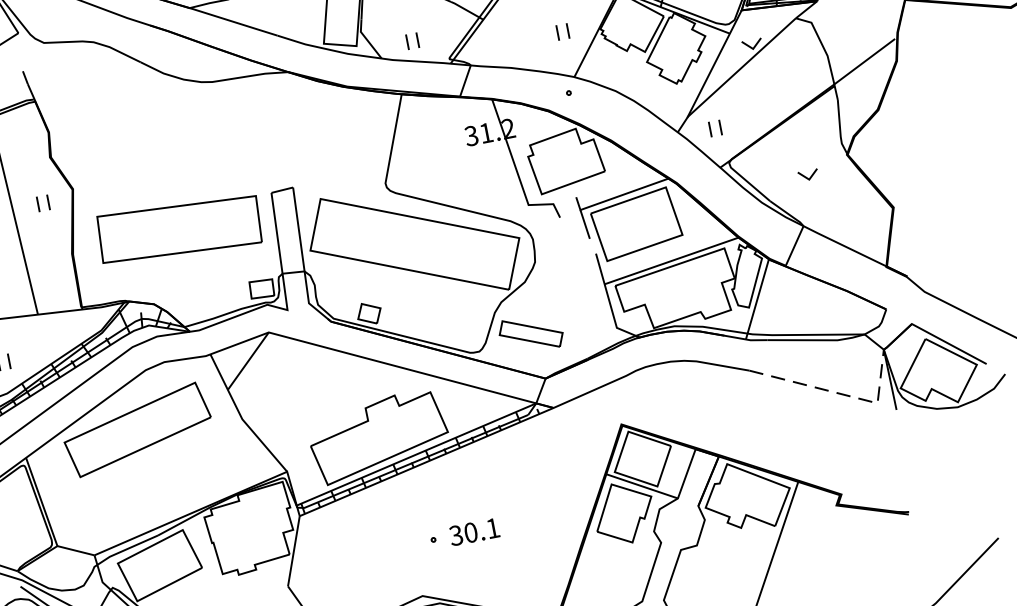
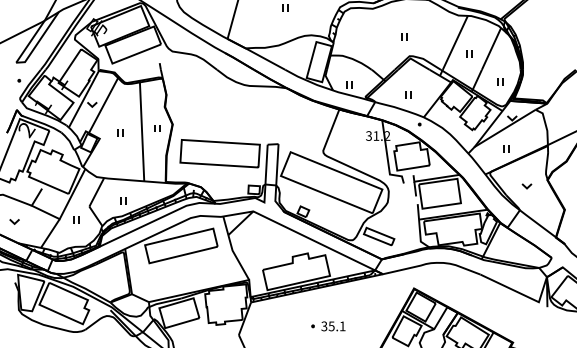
part: (562, 31) -> (408, 94), moved
part: (714, 127) -> (506, 148), moved
line: (841, 394) -> (522, 294), dashed -> solid
text: (470, 533) -> (331, 326), 30.1 -> 35.1

